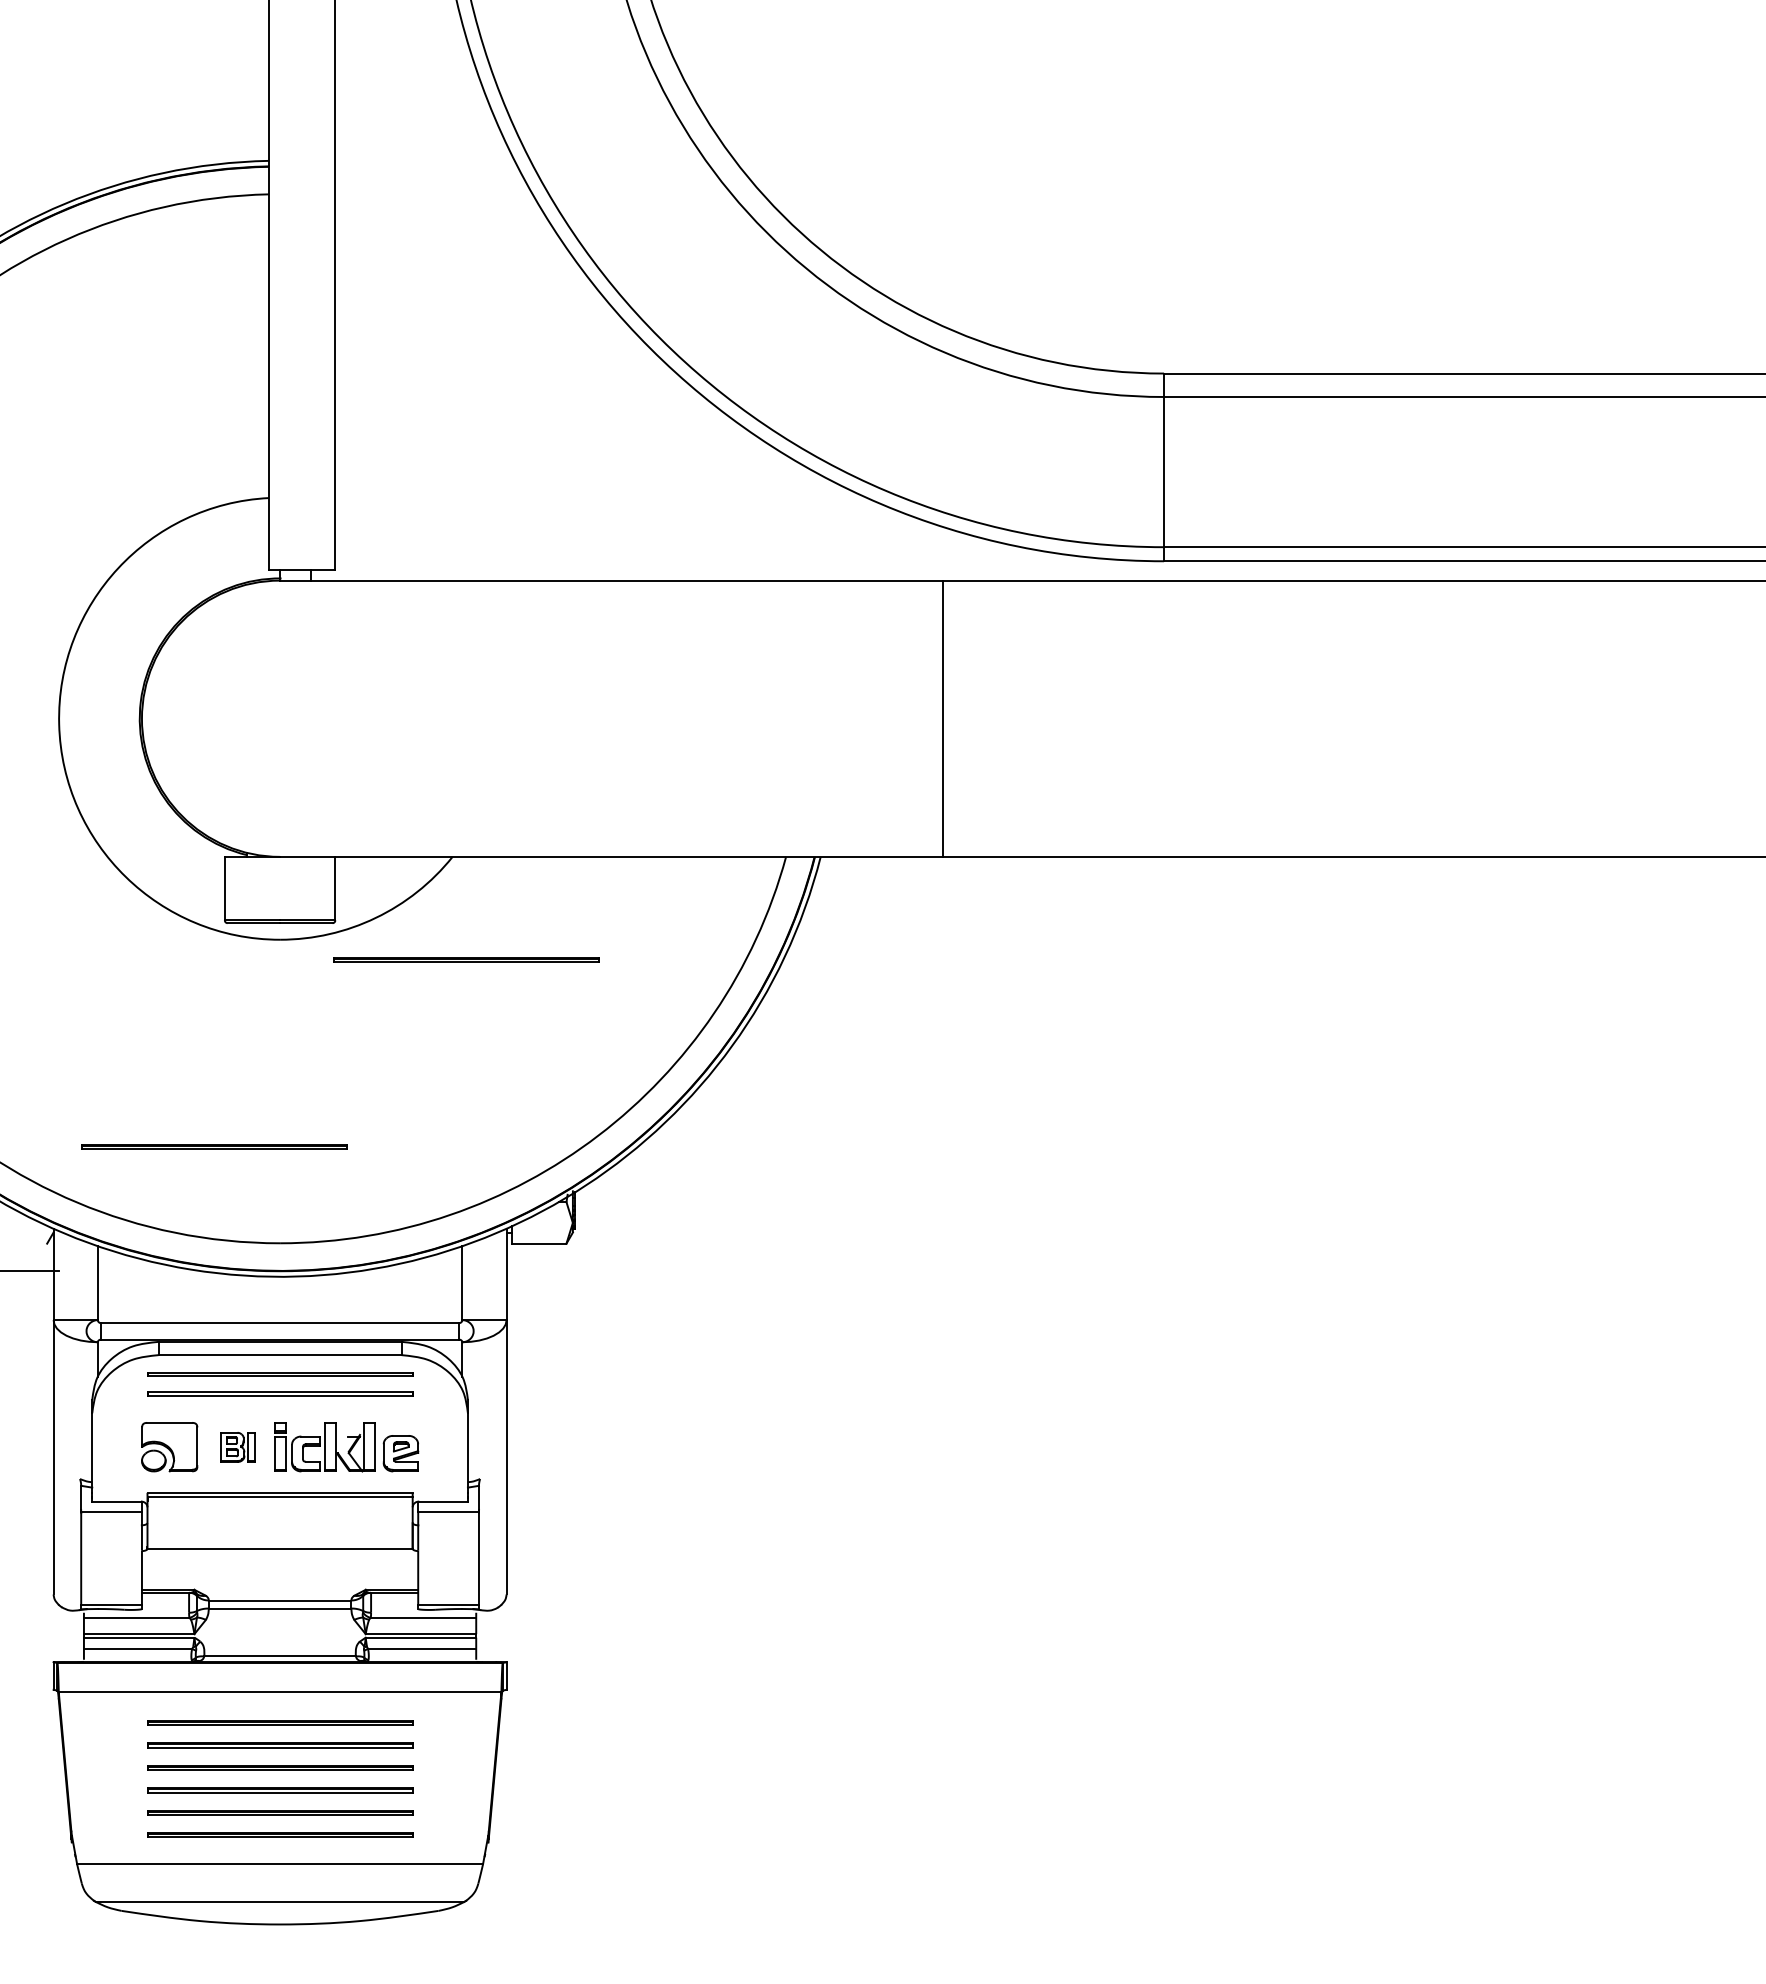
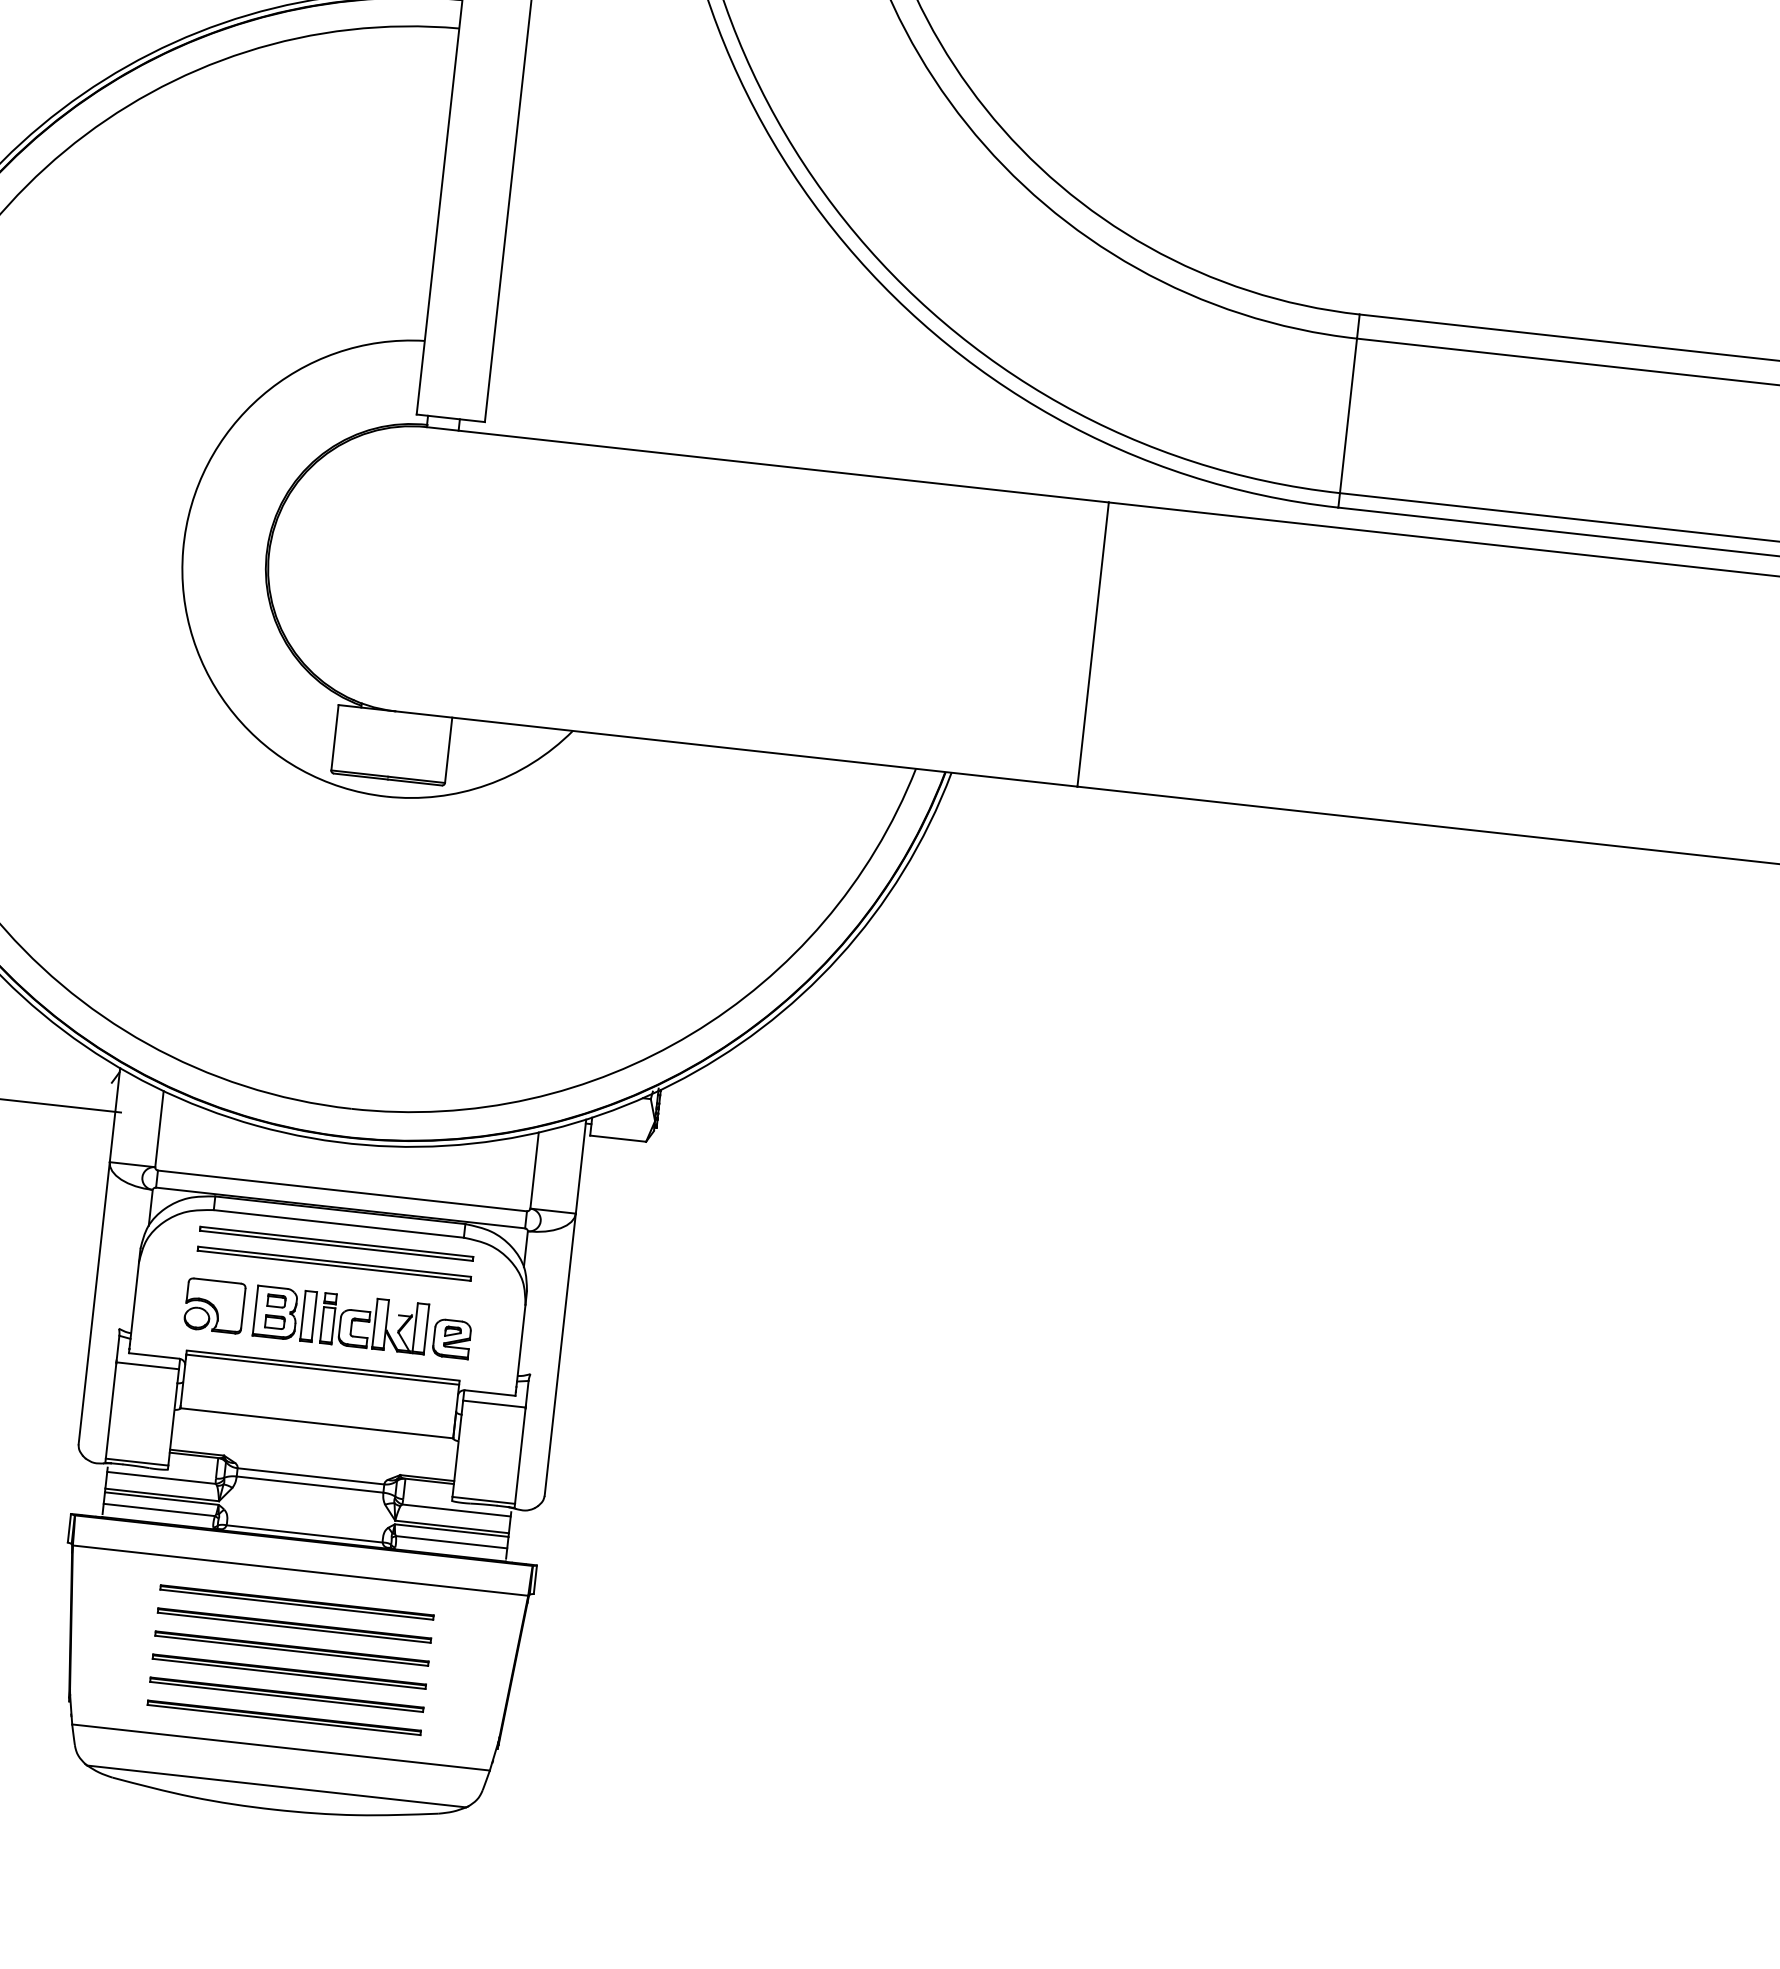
part: (466, 959) -> (575, 838), removed
part: (214, 1146) -> (295, 1001), removed
part: (237, 1447) -> (284, 1314), size x1.67

